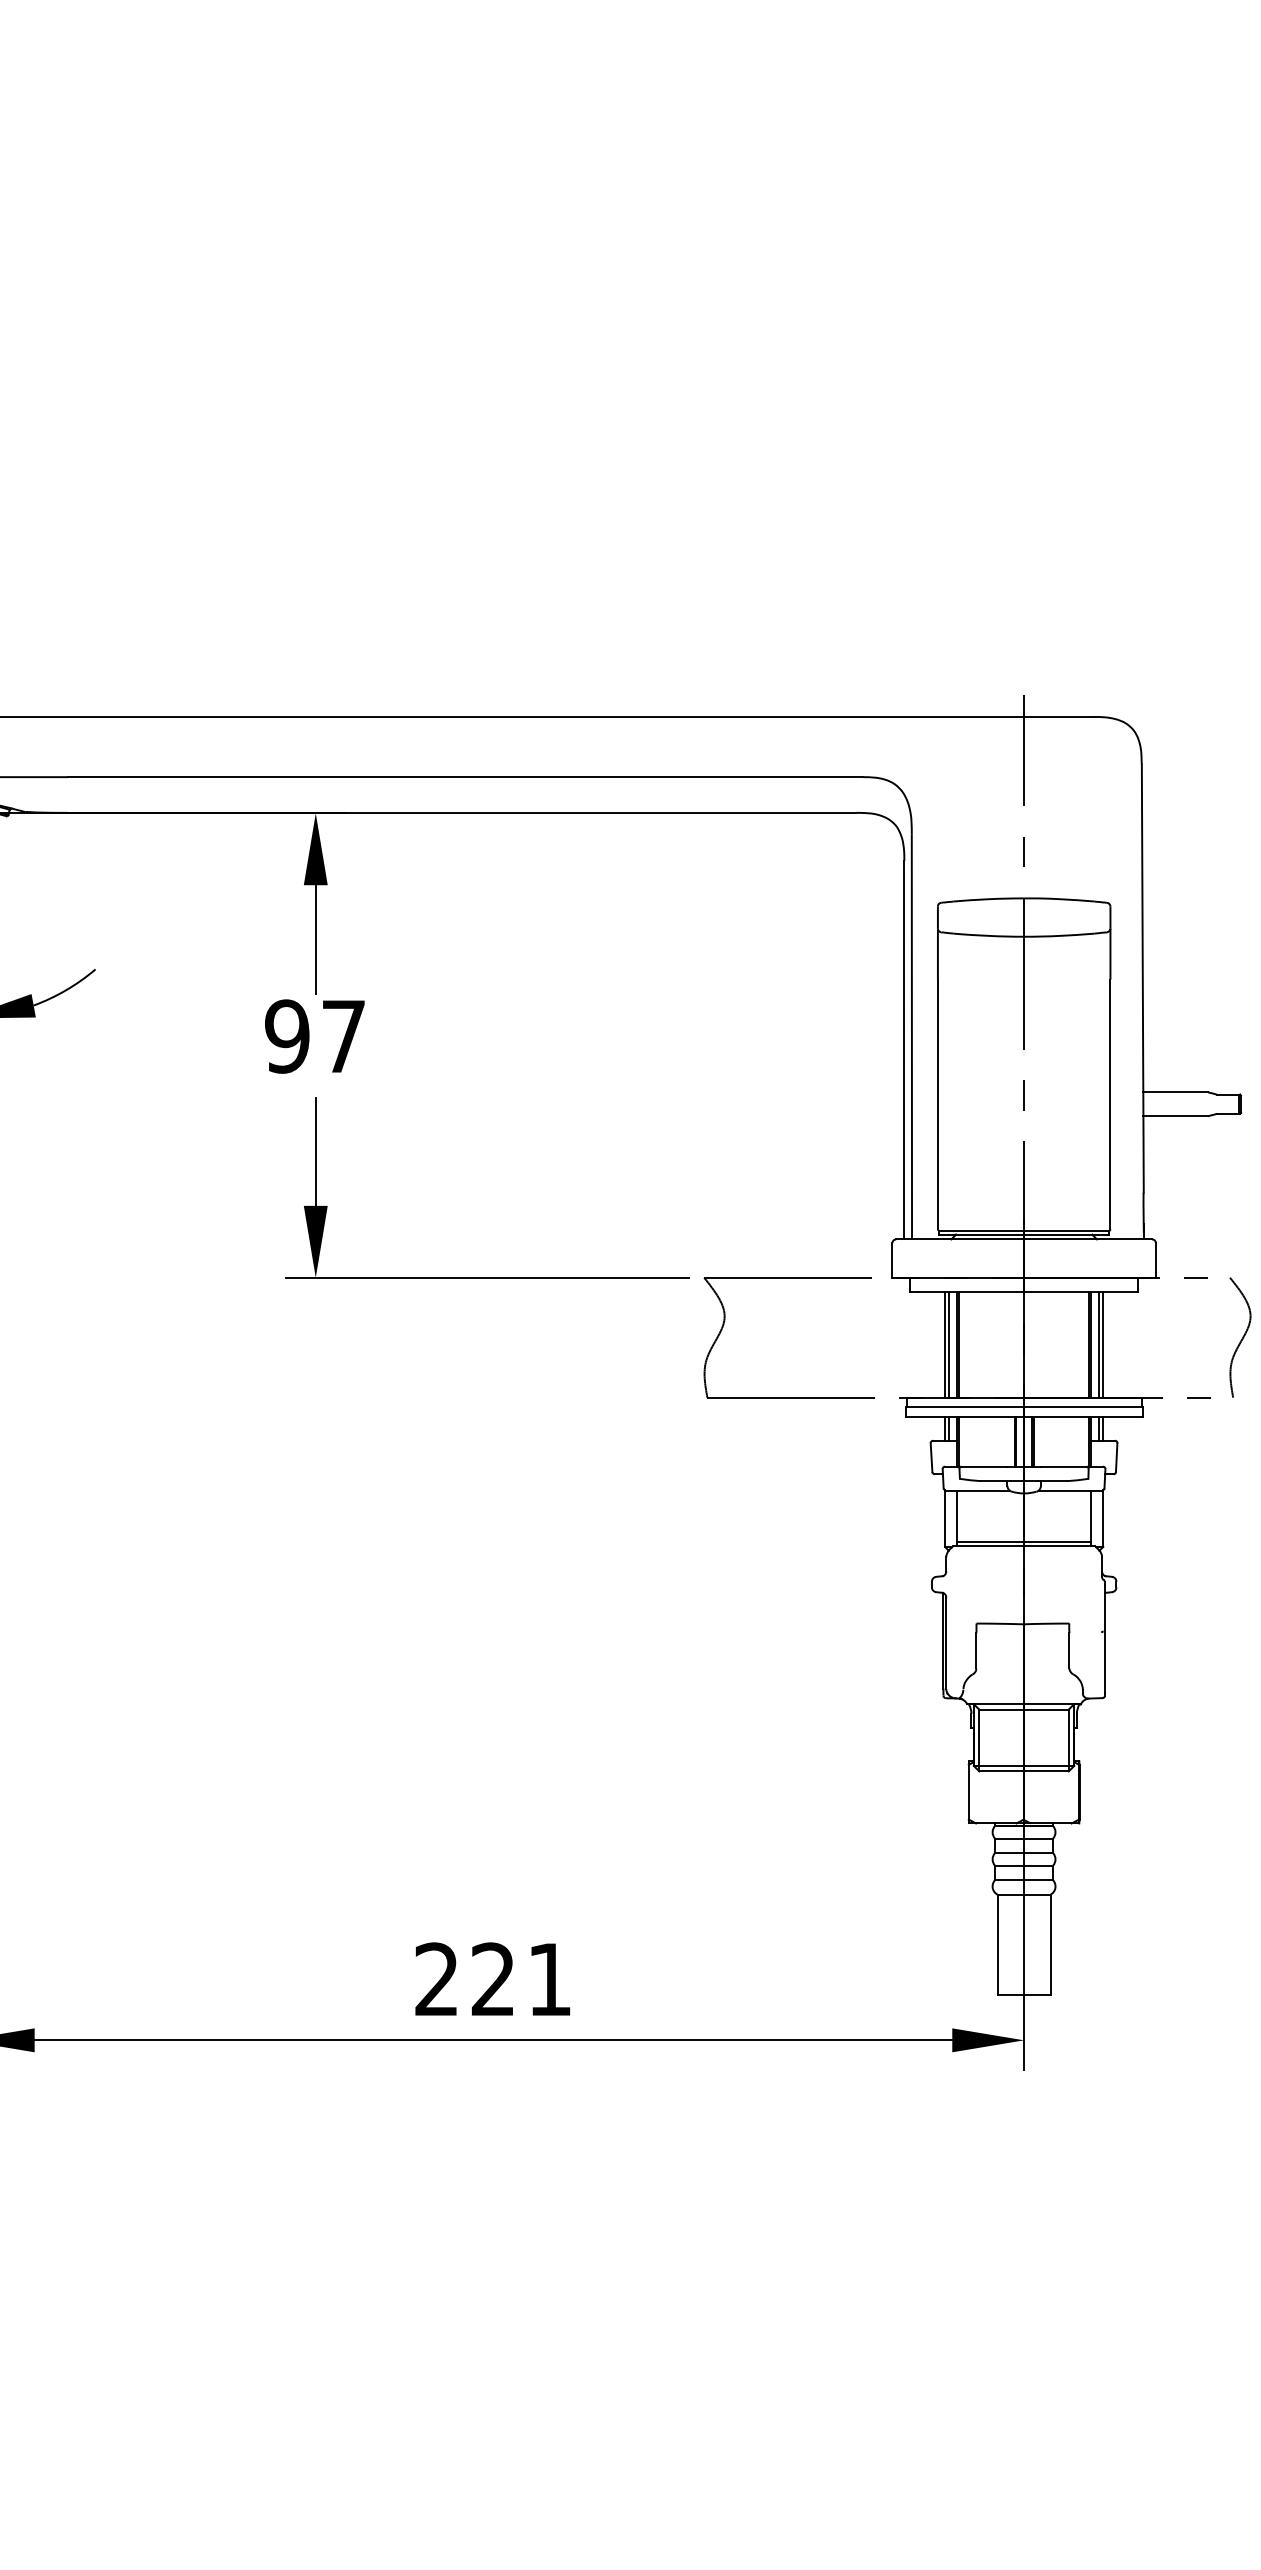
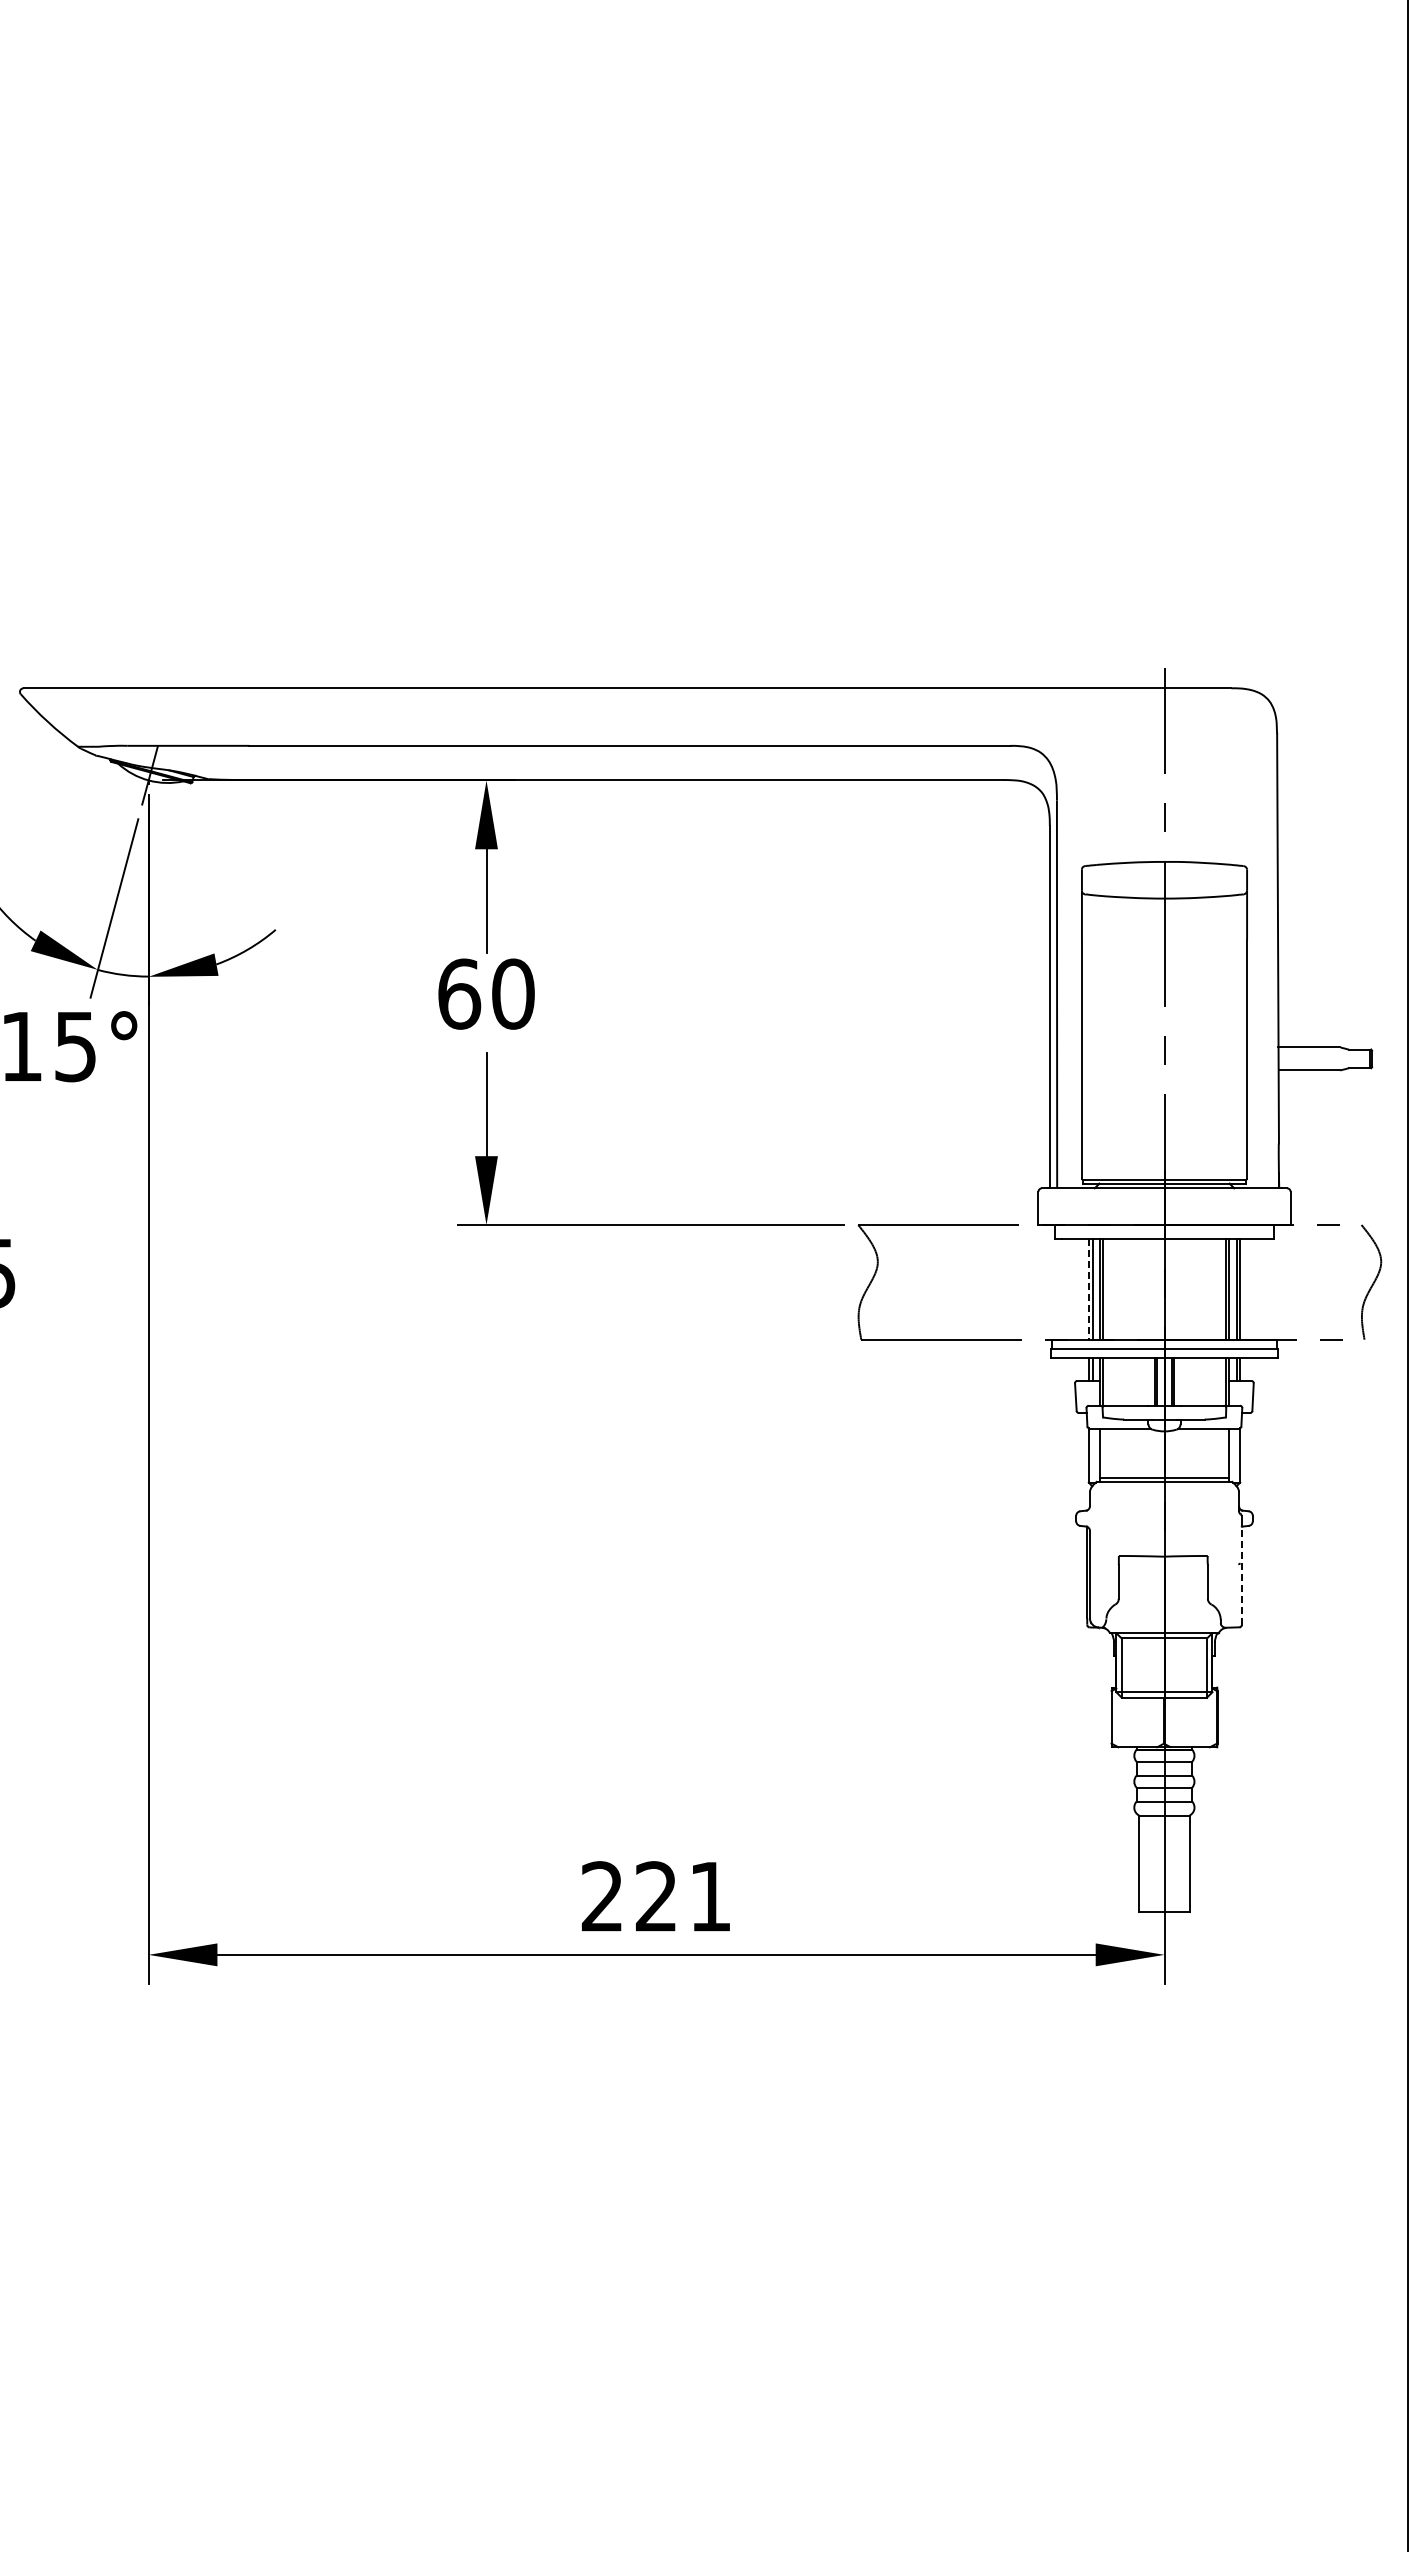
text: (314, 1035) -> (485, 993), 97 -> 60
line: (944, 1345) -> (1088, 1289), solid -> dashed
line: (1104, 1639) -> (1241, 1571), solid -> dashed

